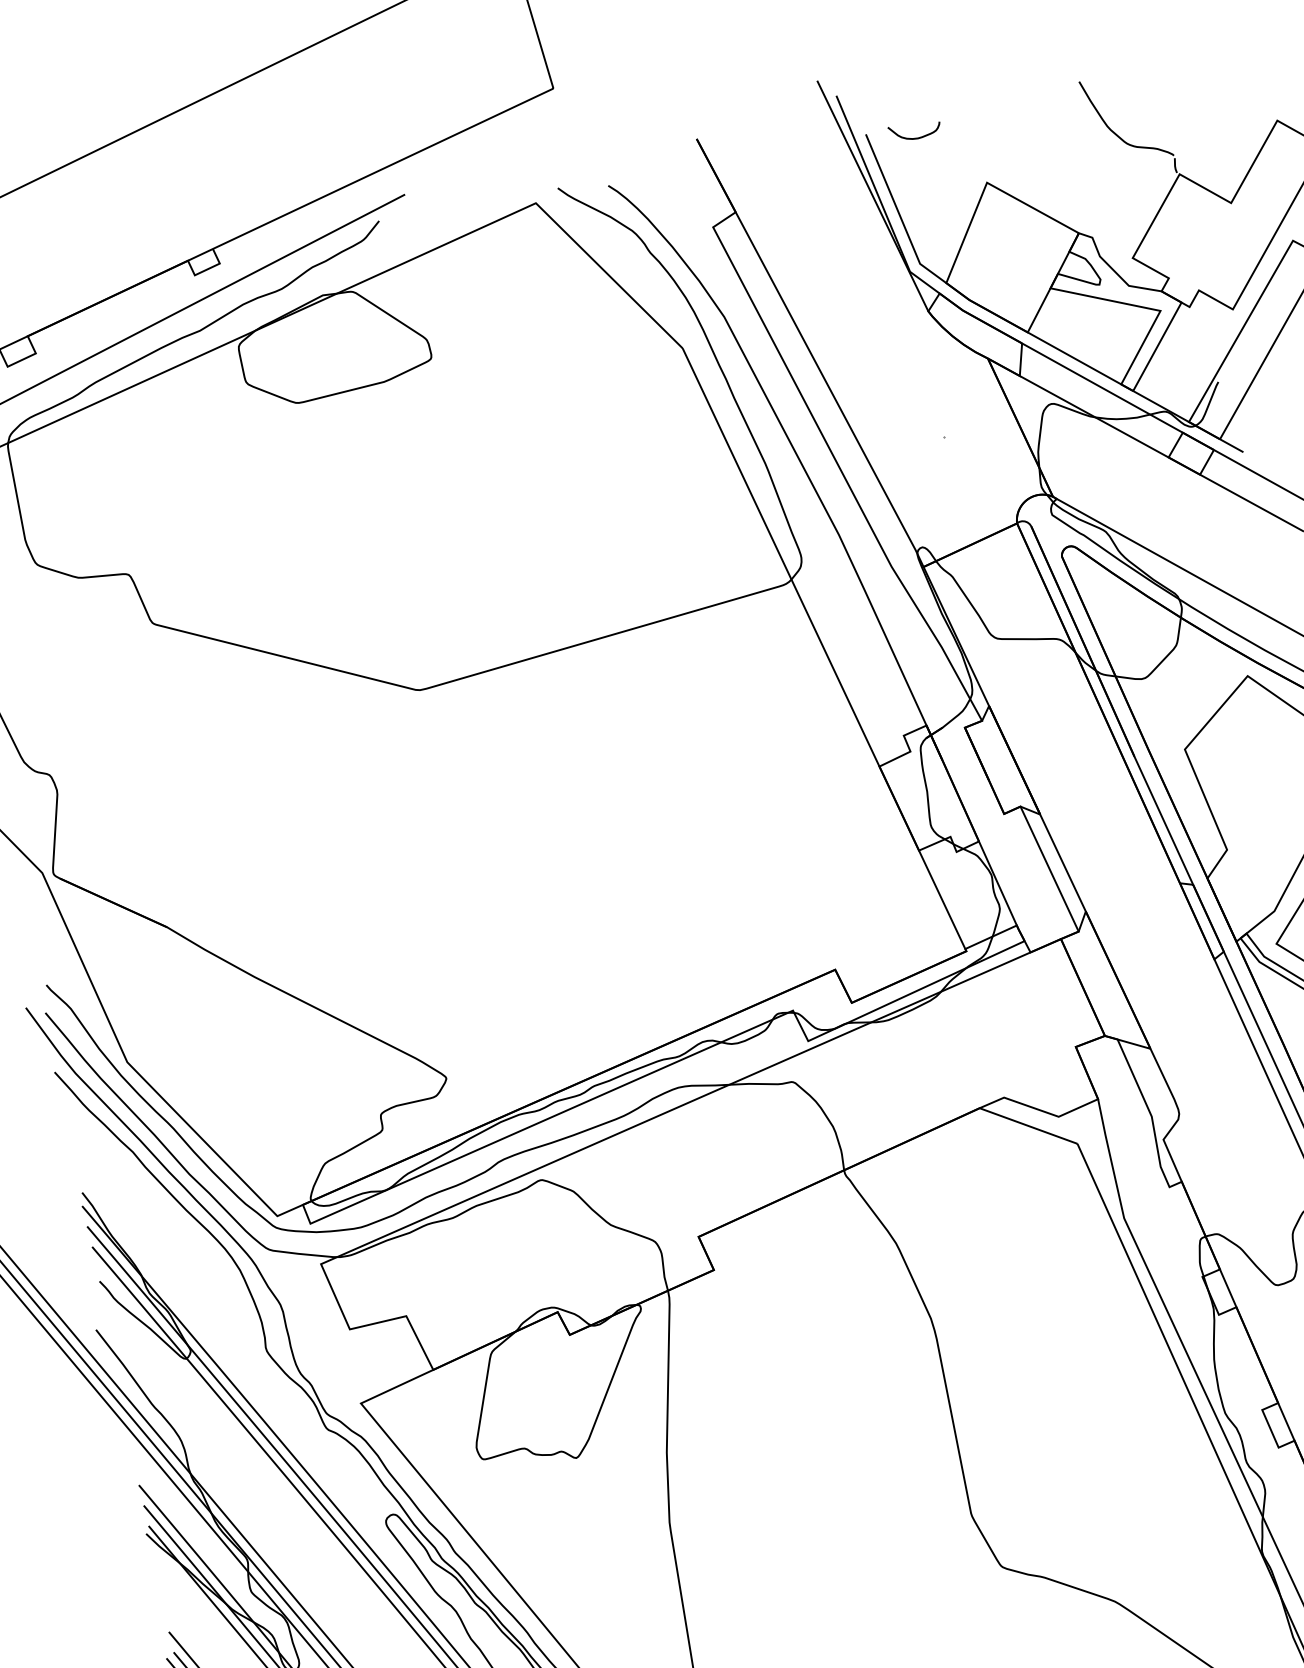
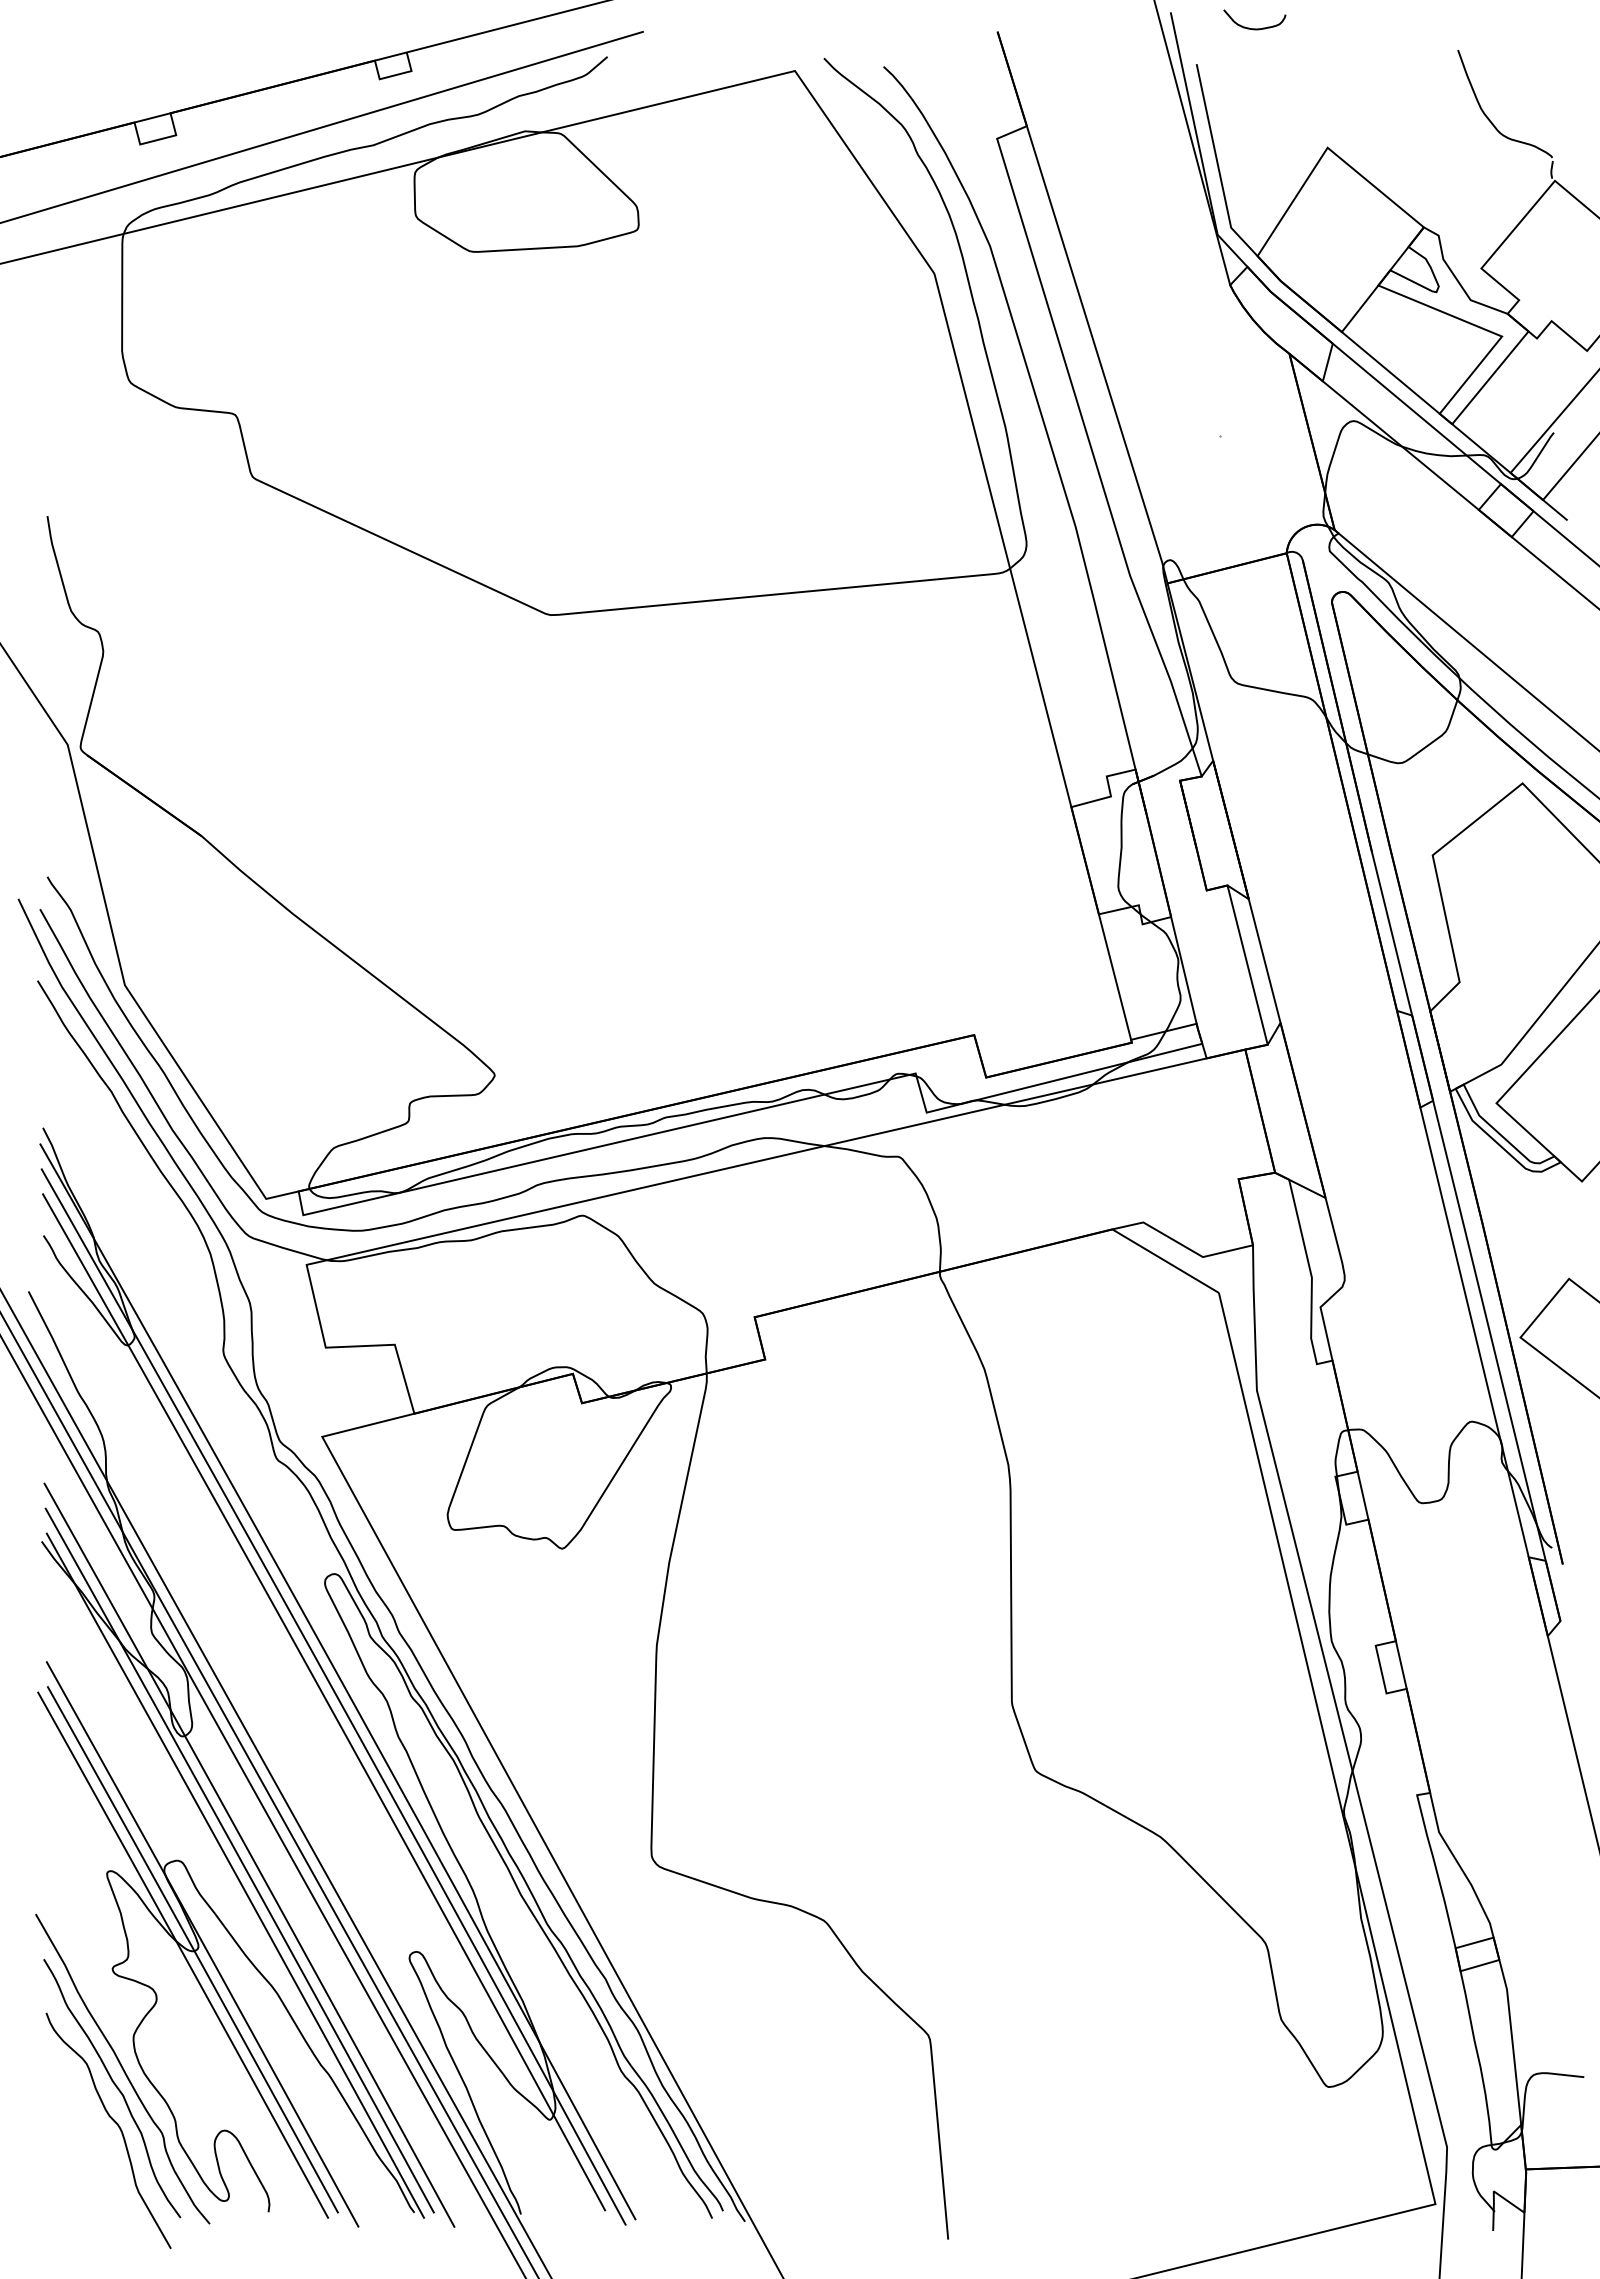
curve: (916, 137) -> (1254, 28), moved

